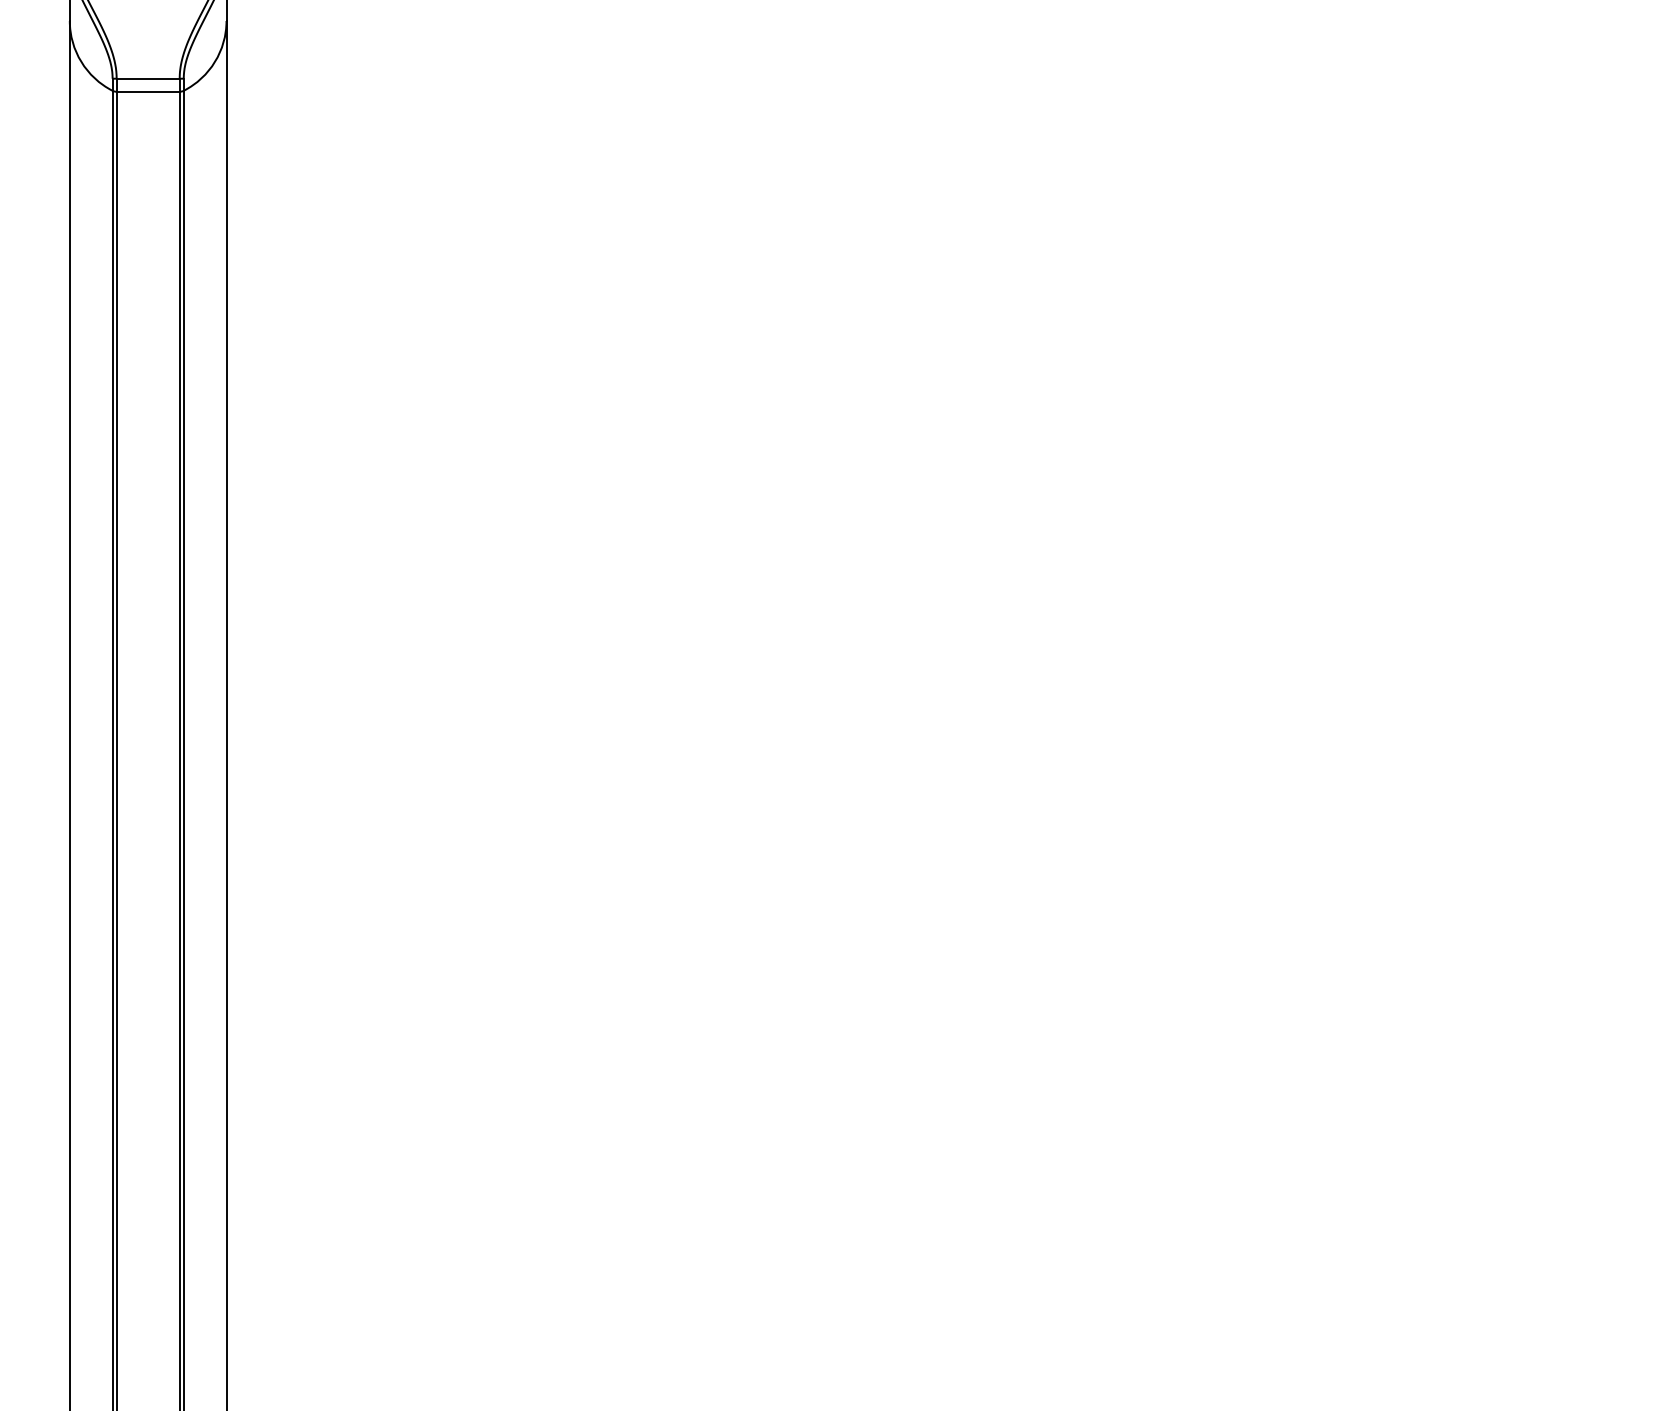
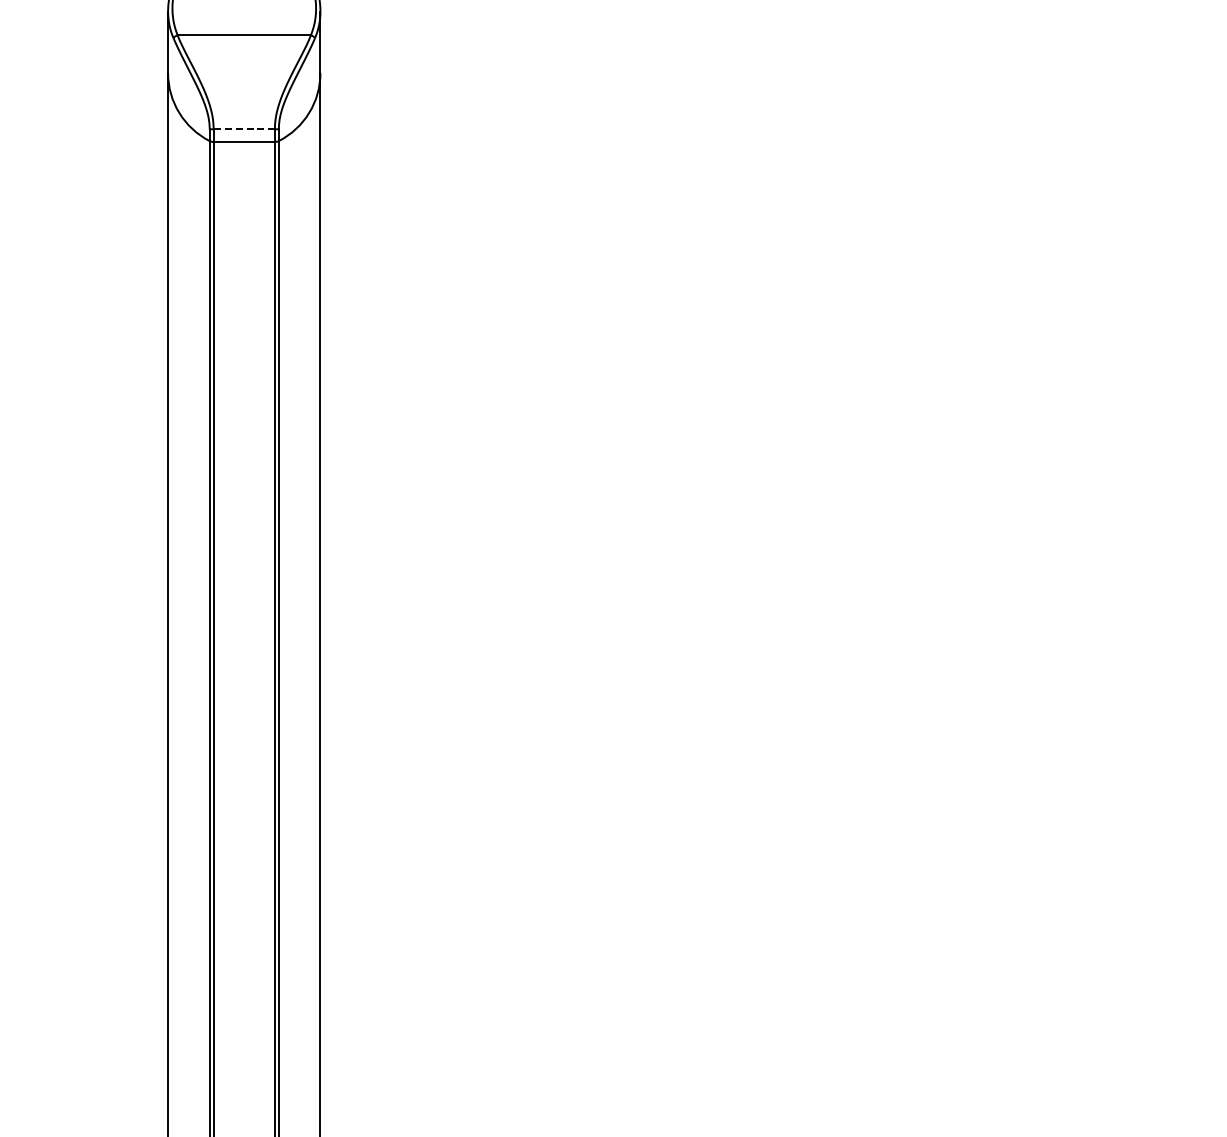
line: (147, 78) -> (243, 129), solid -> dashed

